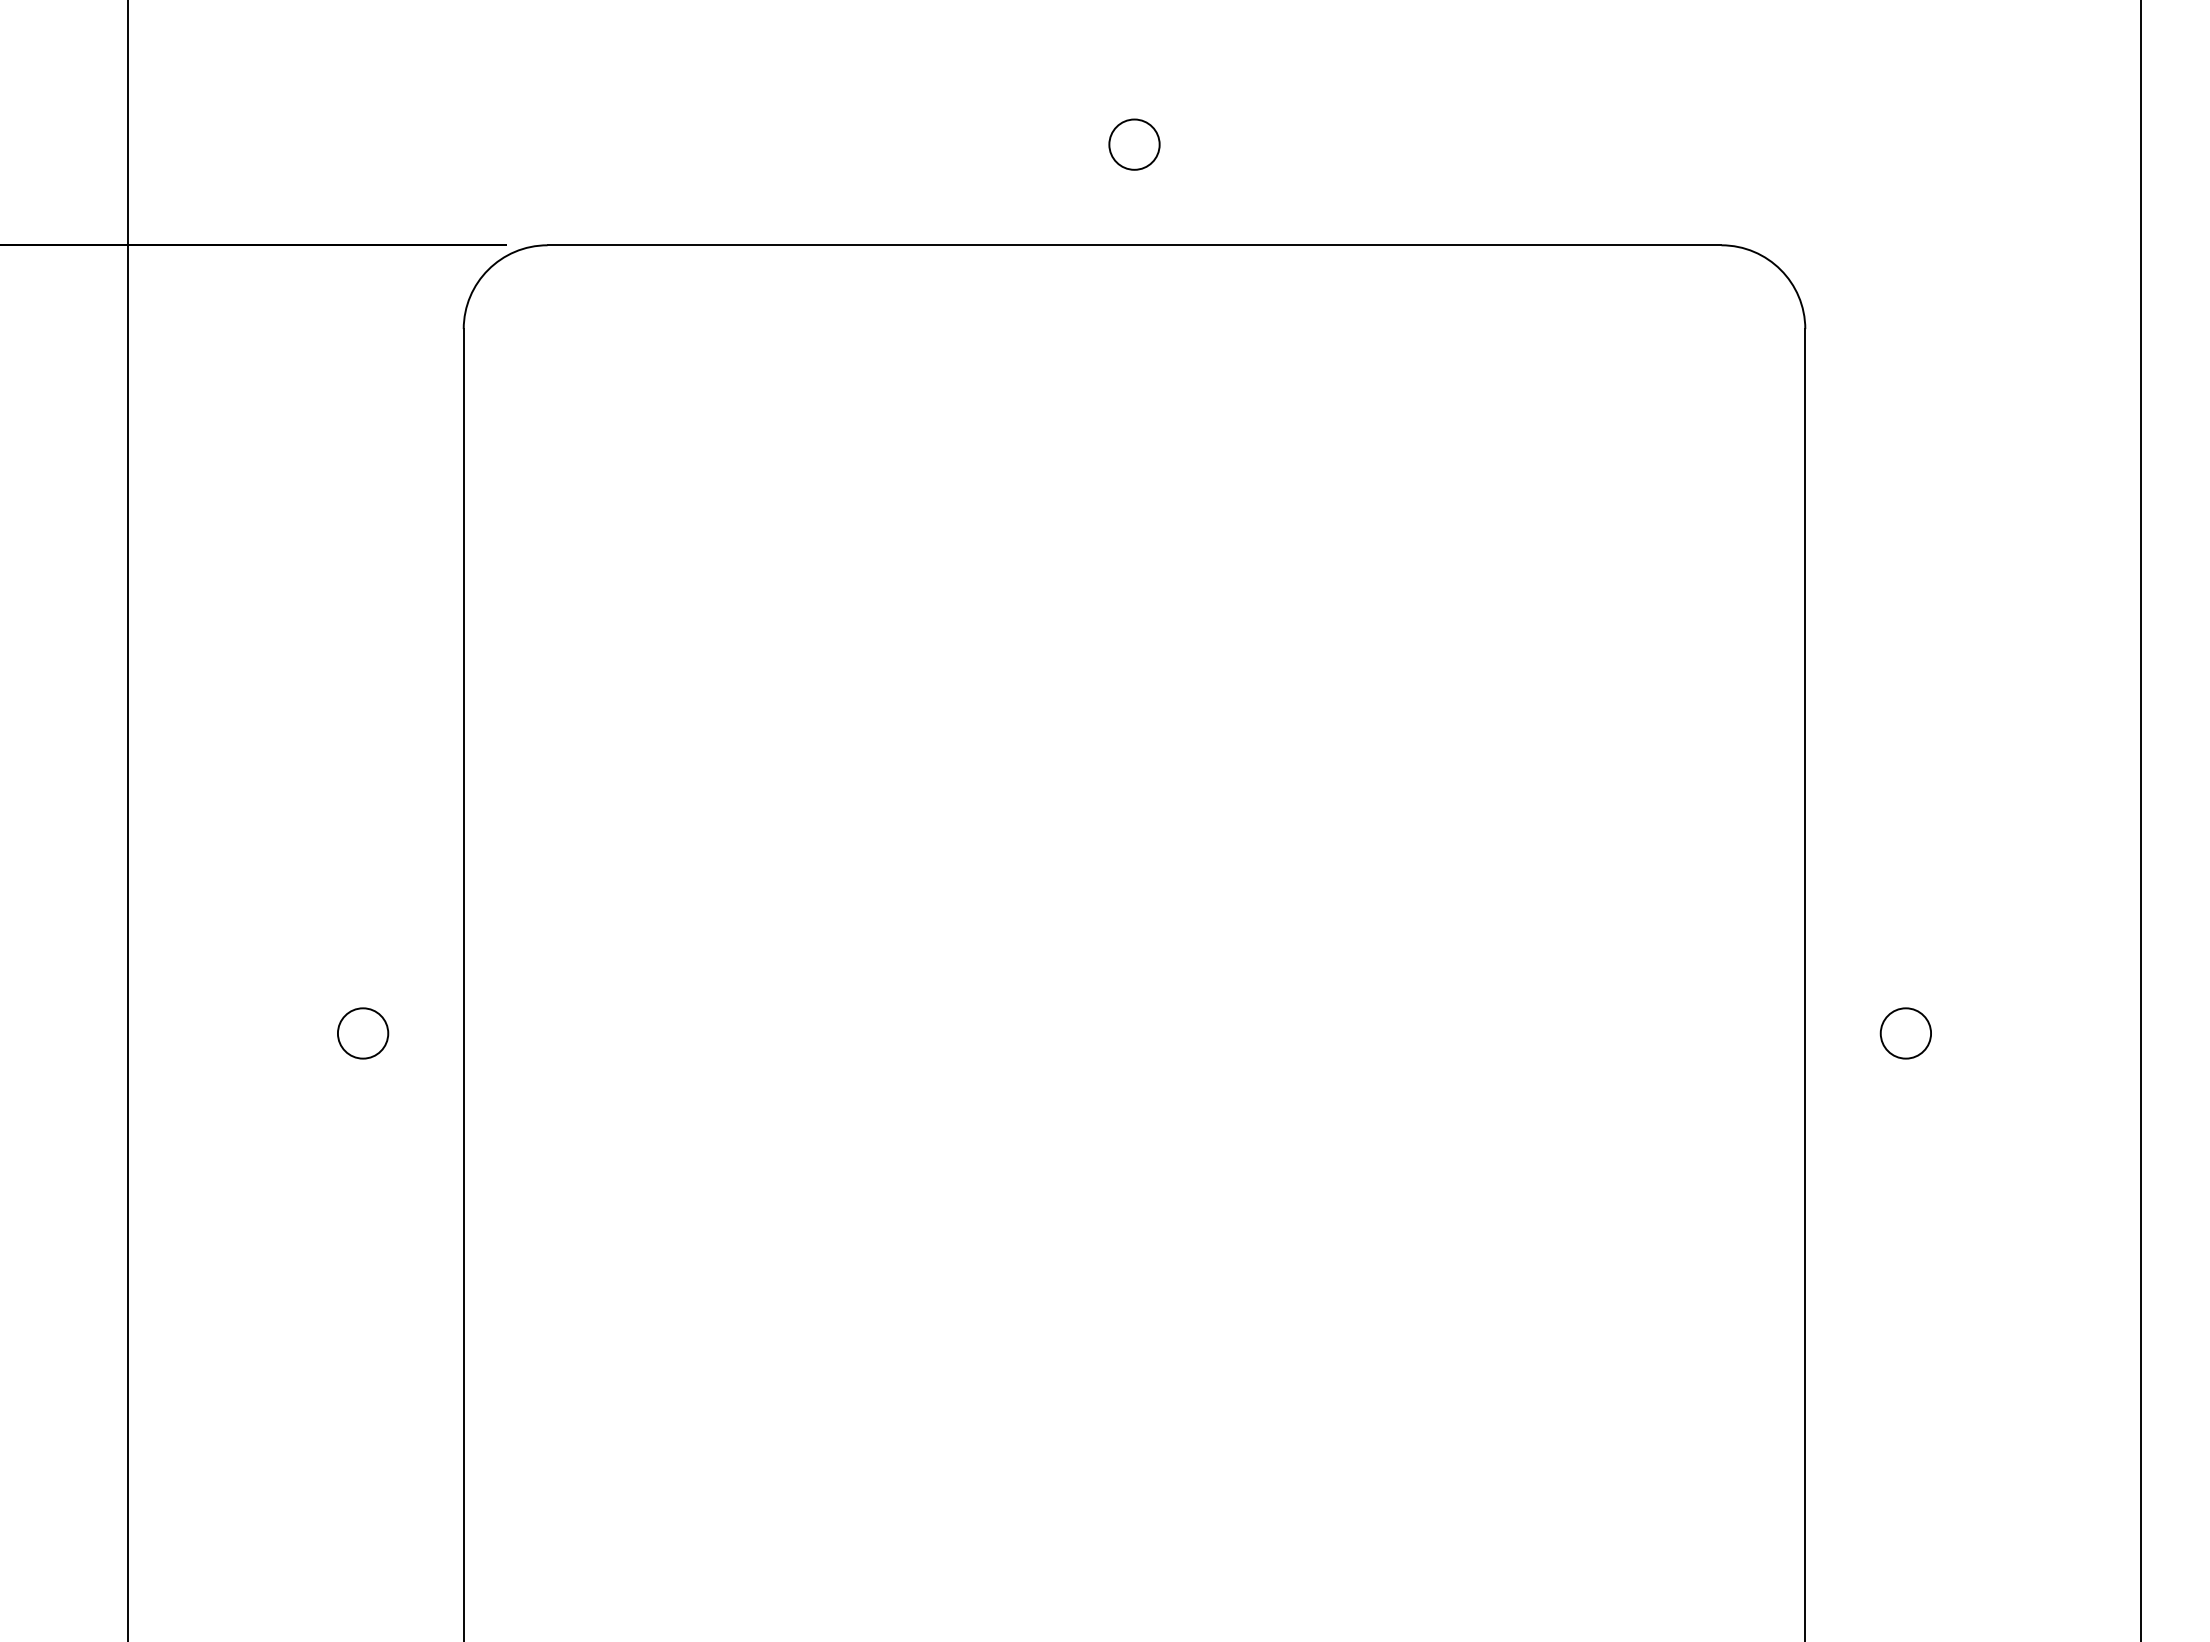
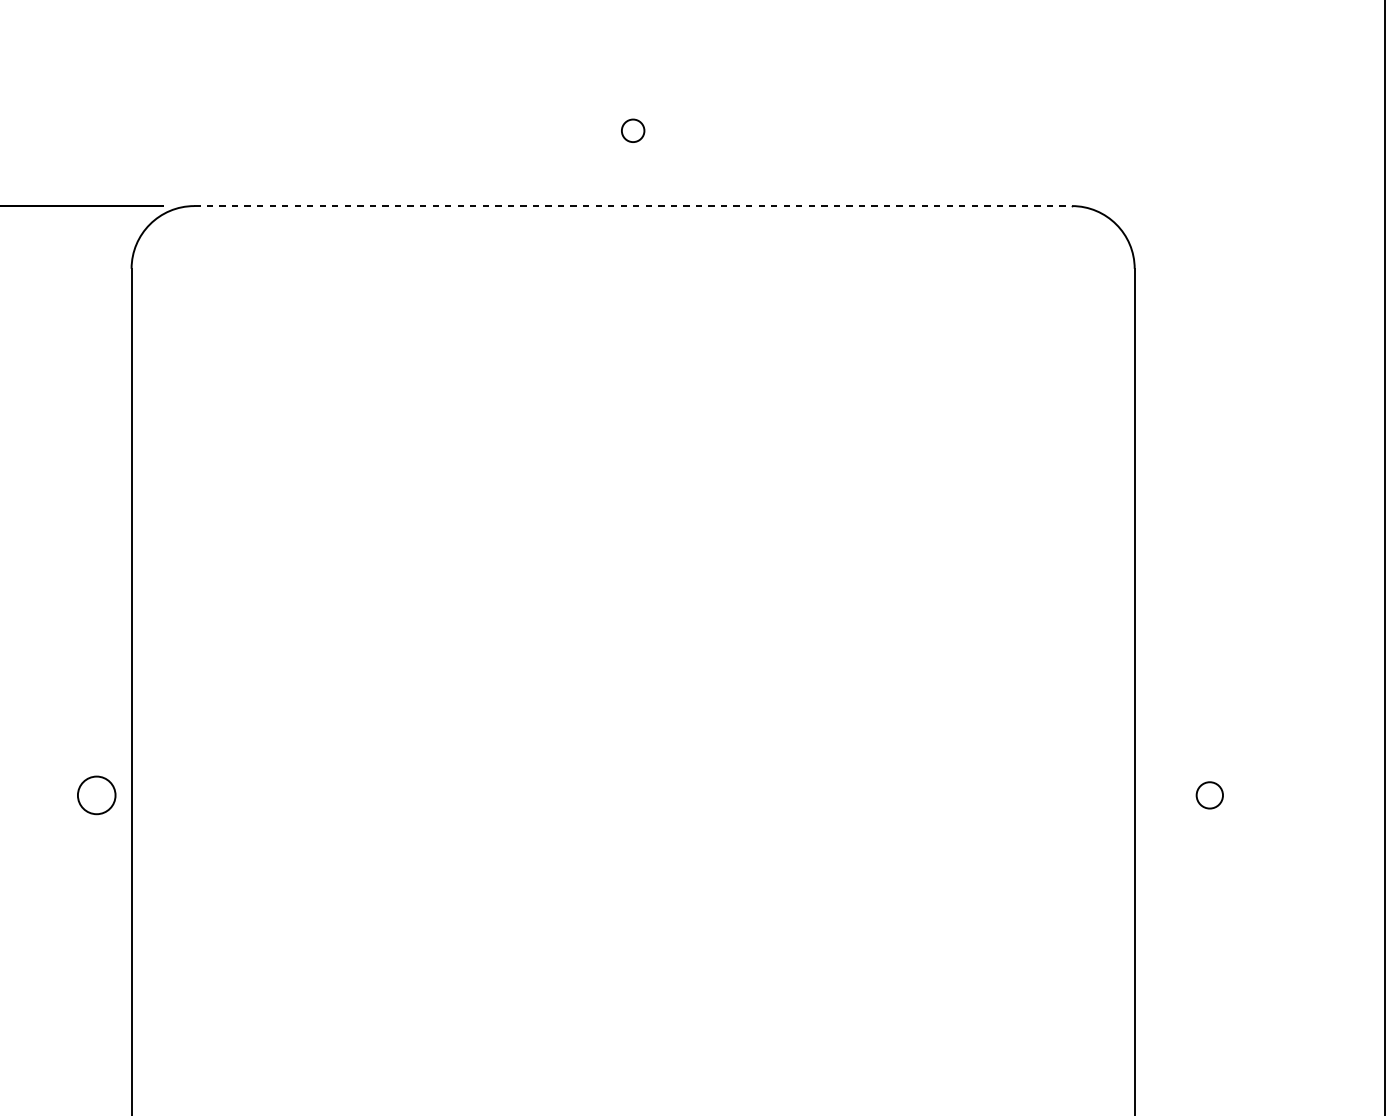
circle: (1134, 144) -> (633, 130), size x0.6
line: (1134, 245) -> (633, 206), solid -> dashed
circle: (363, 1033) -> (97, 795), moved
circle: (1905, 1033) -> (1209, 795), size x0.7

